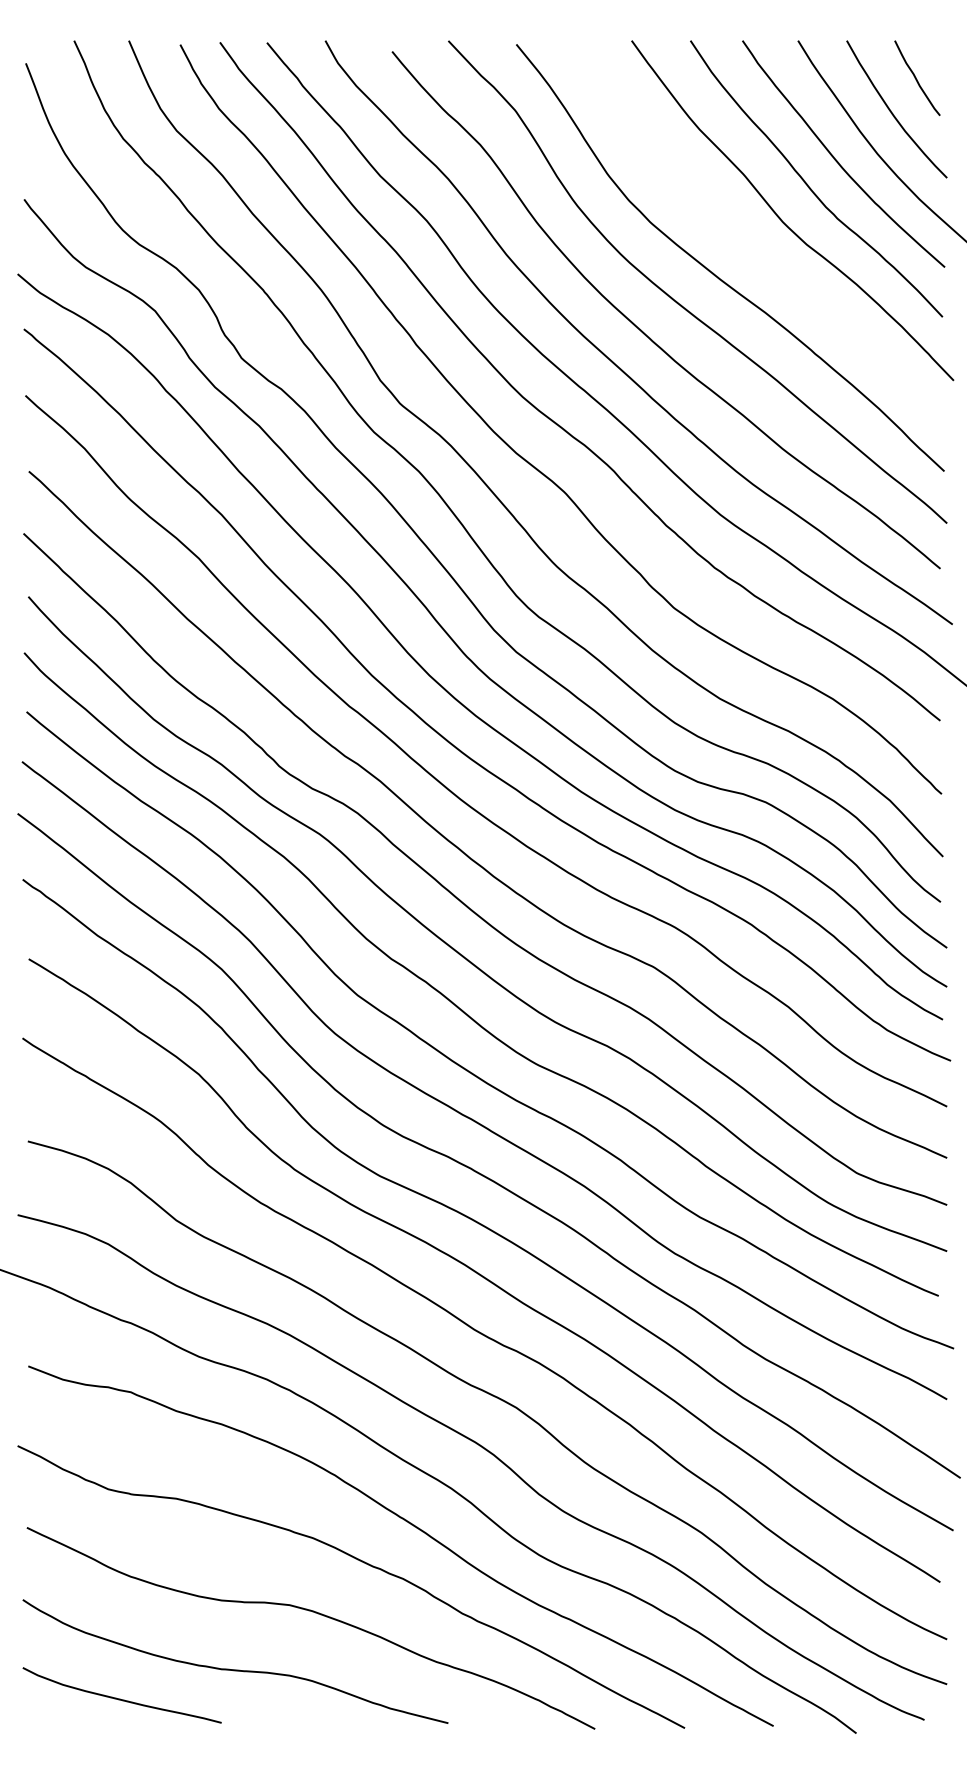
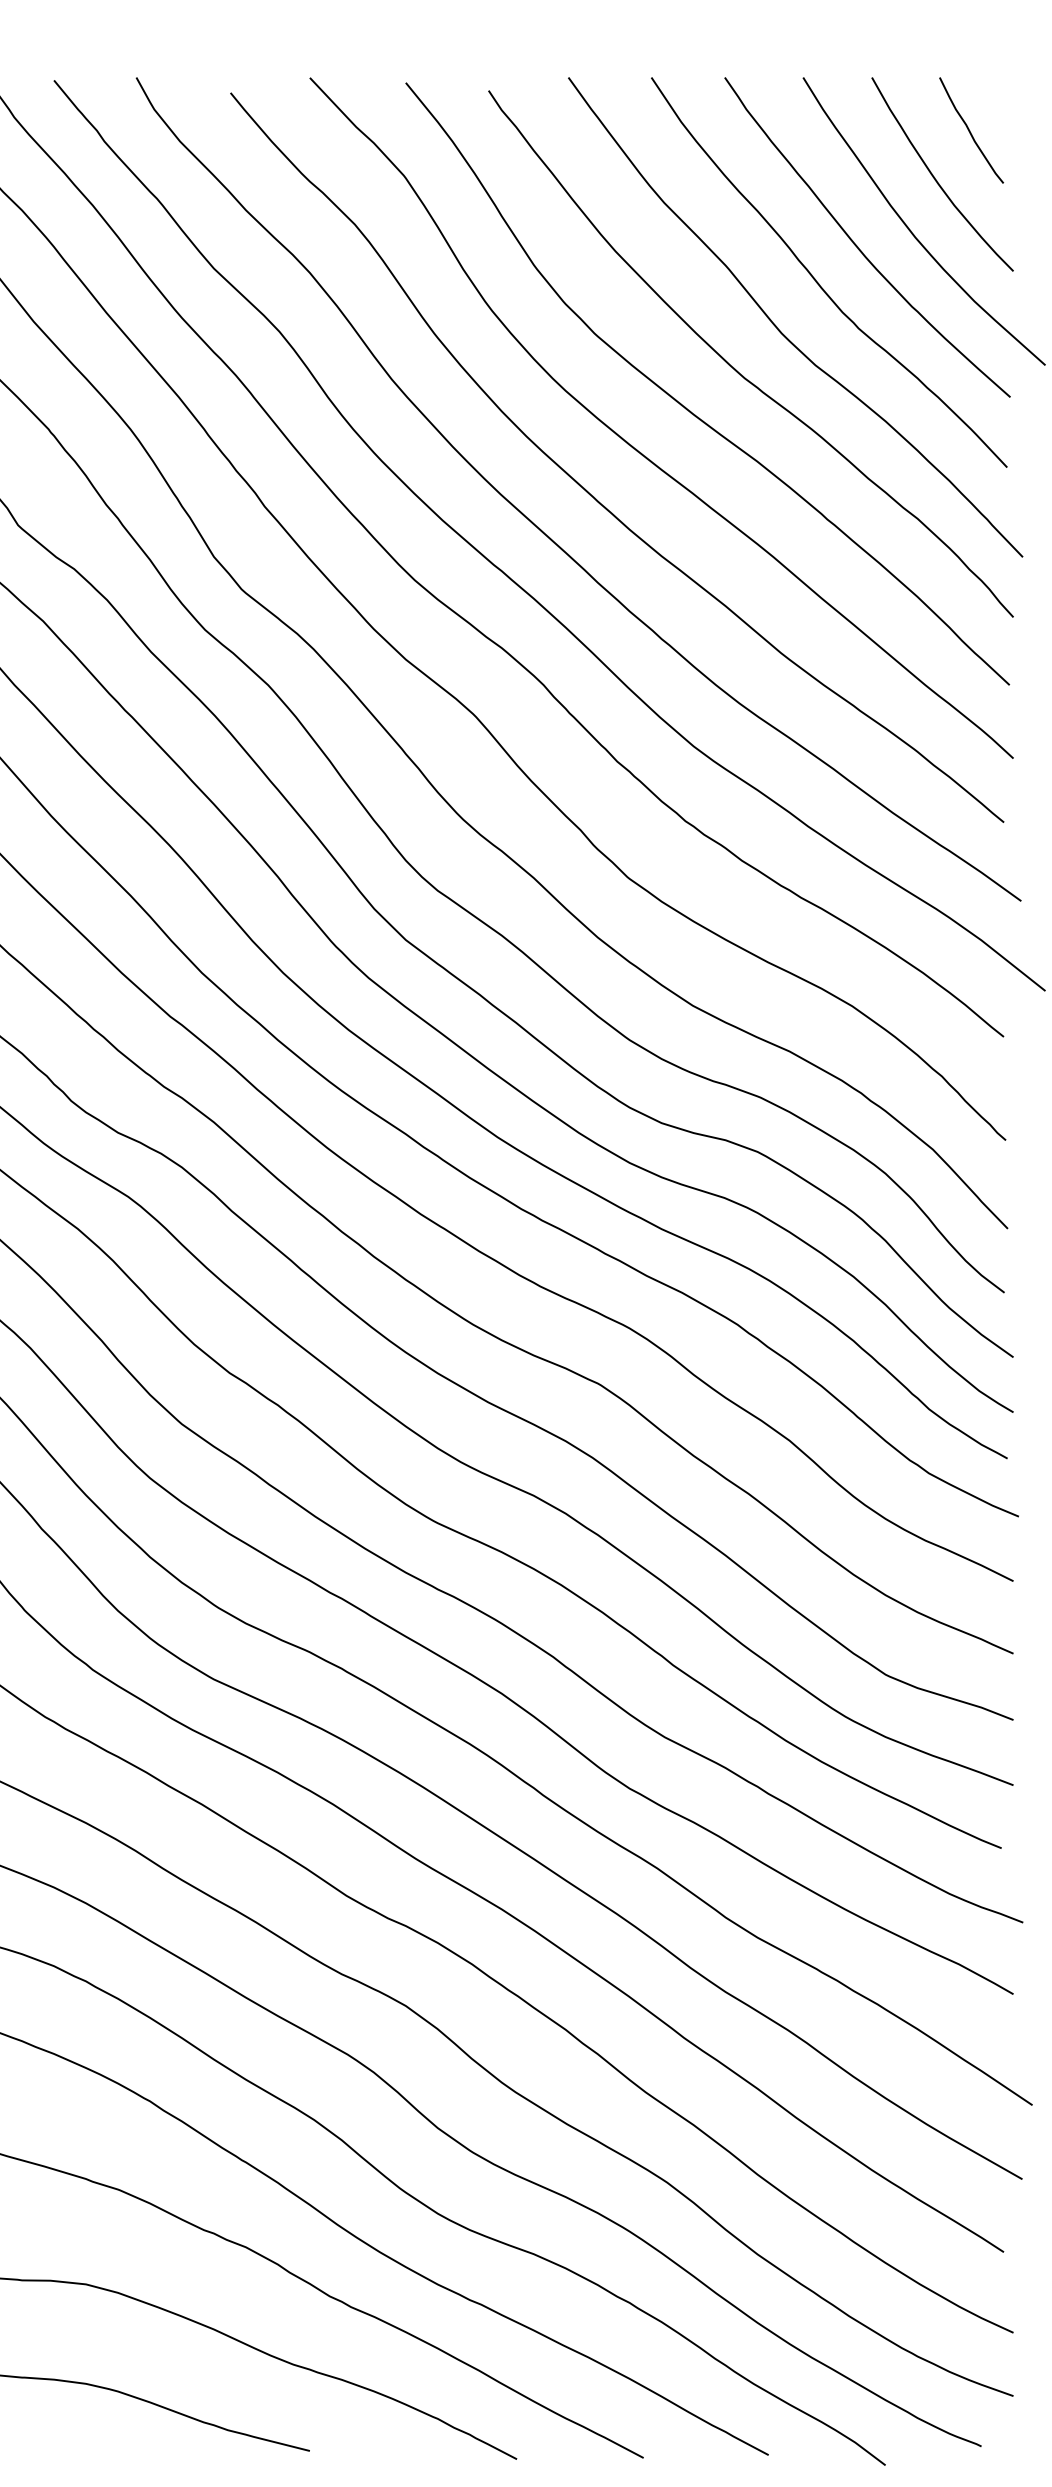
curve: (752, 248) -> (738, 370), added

